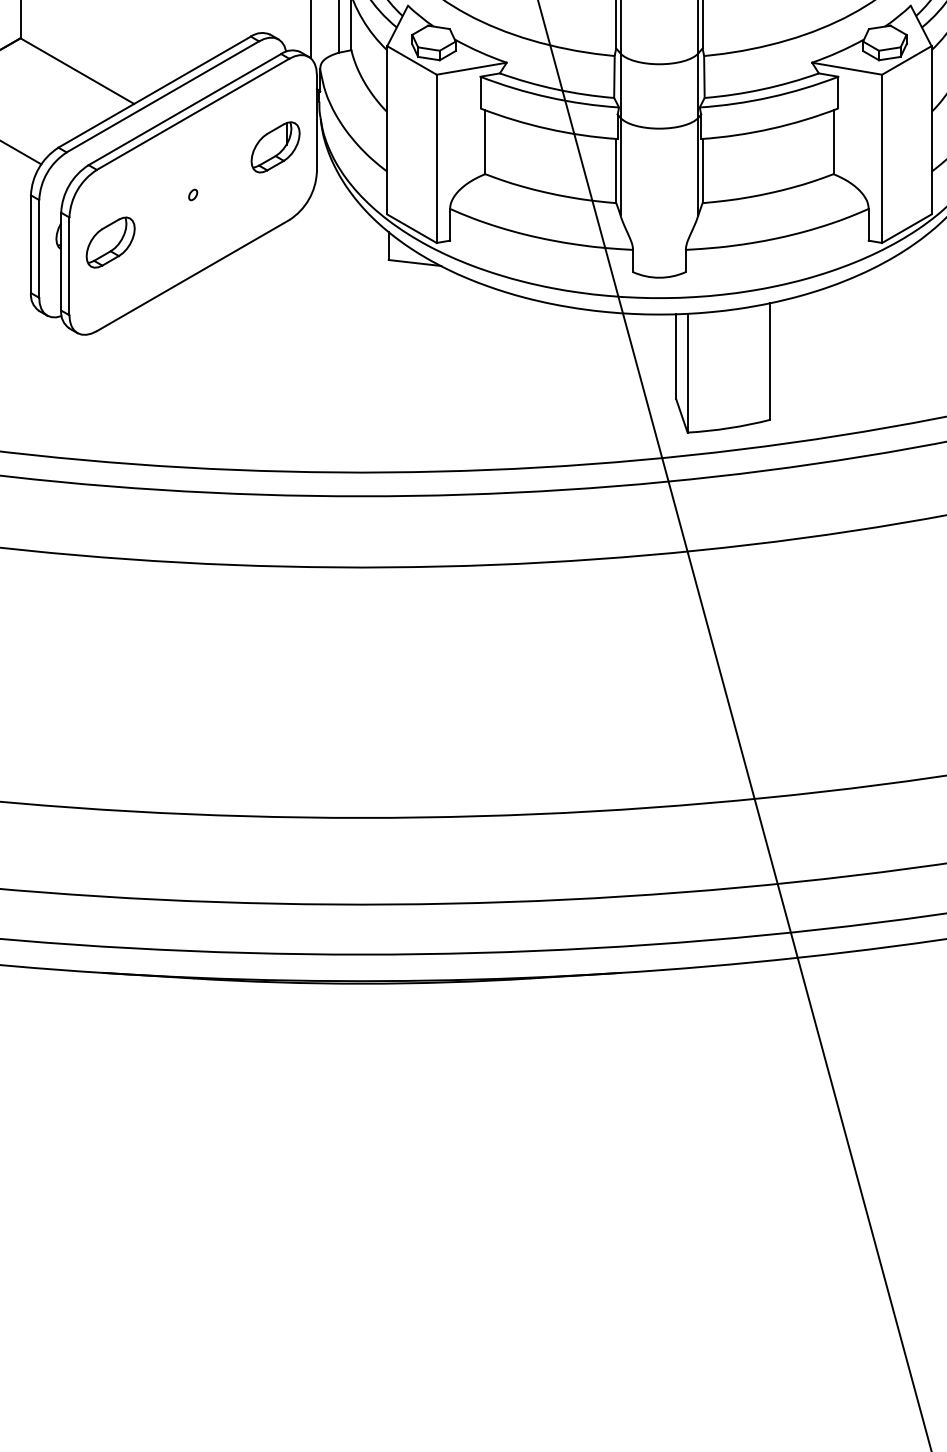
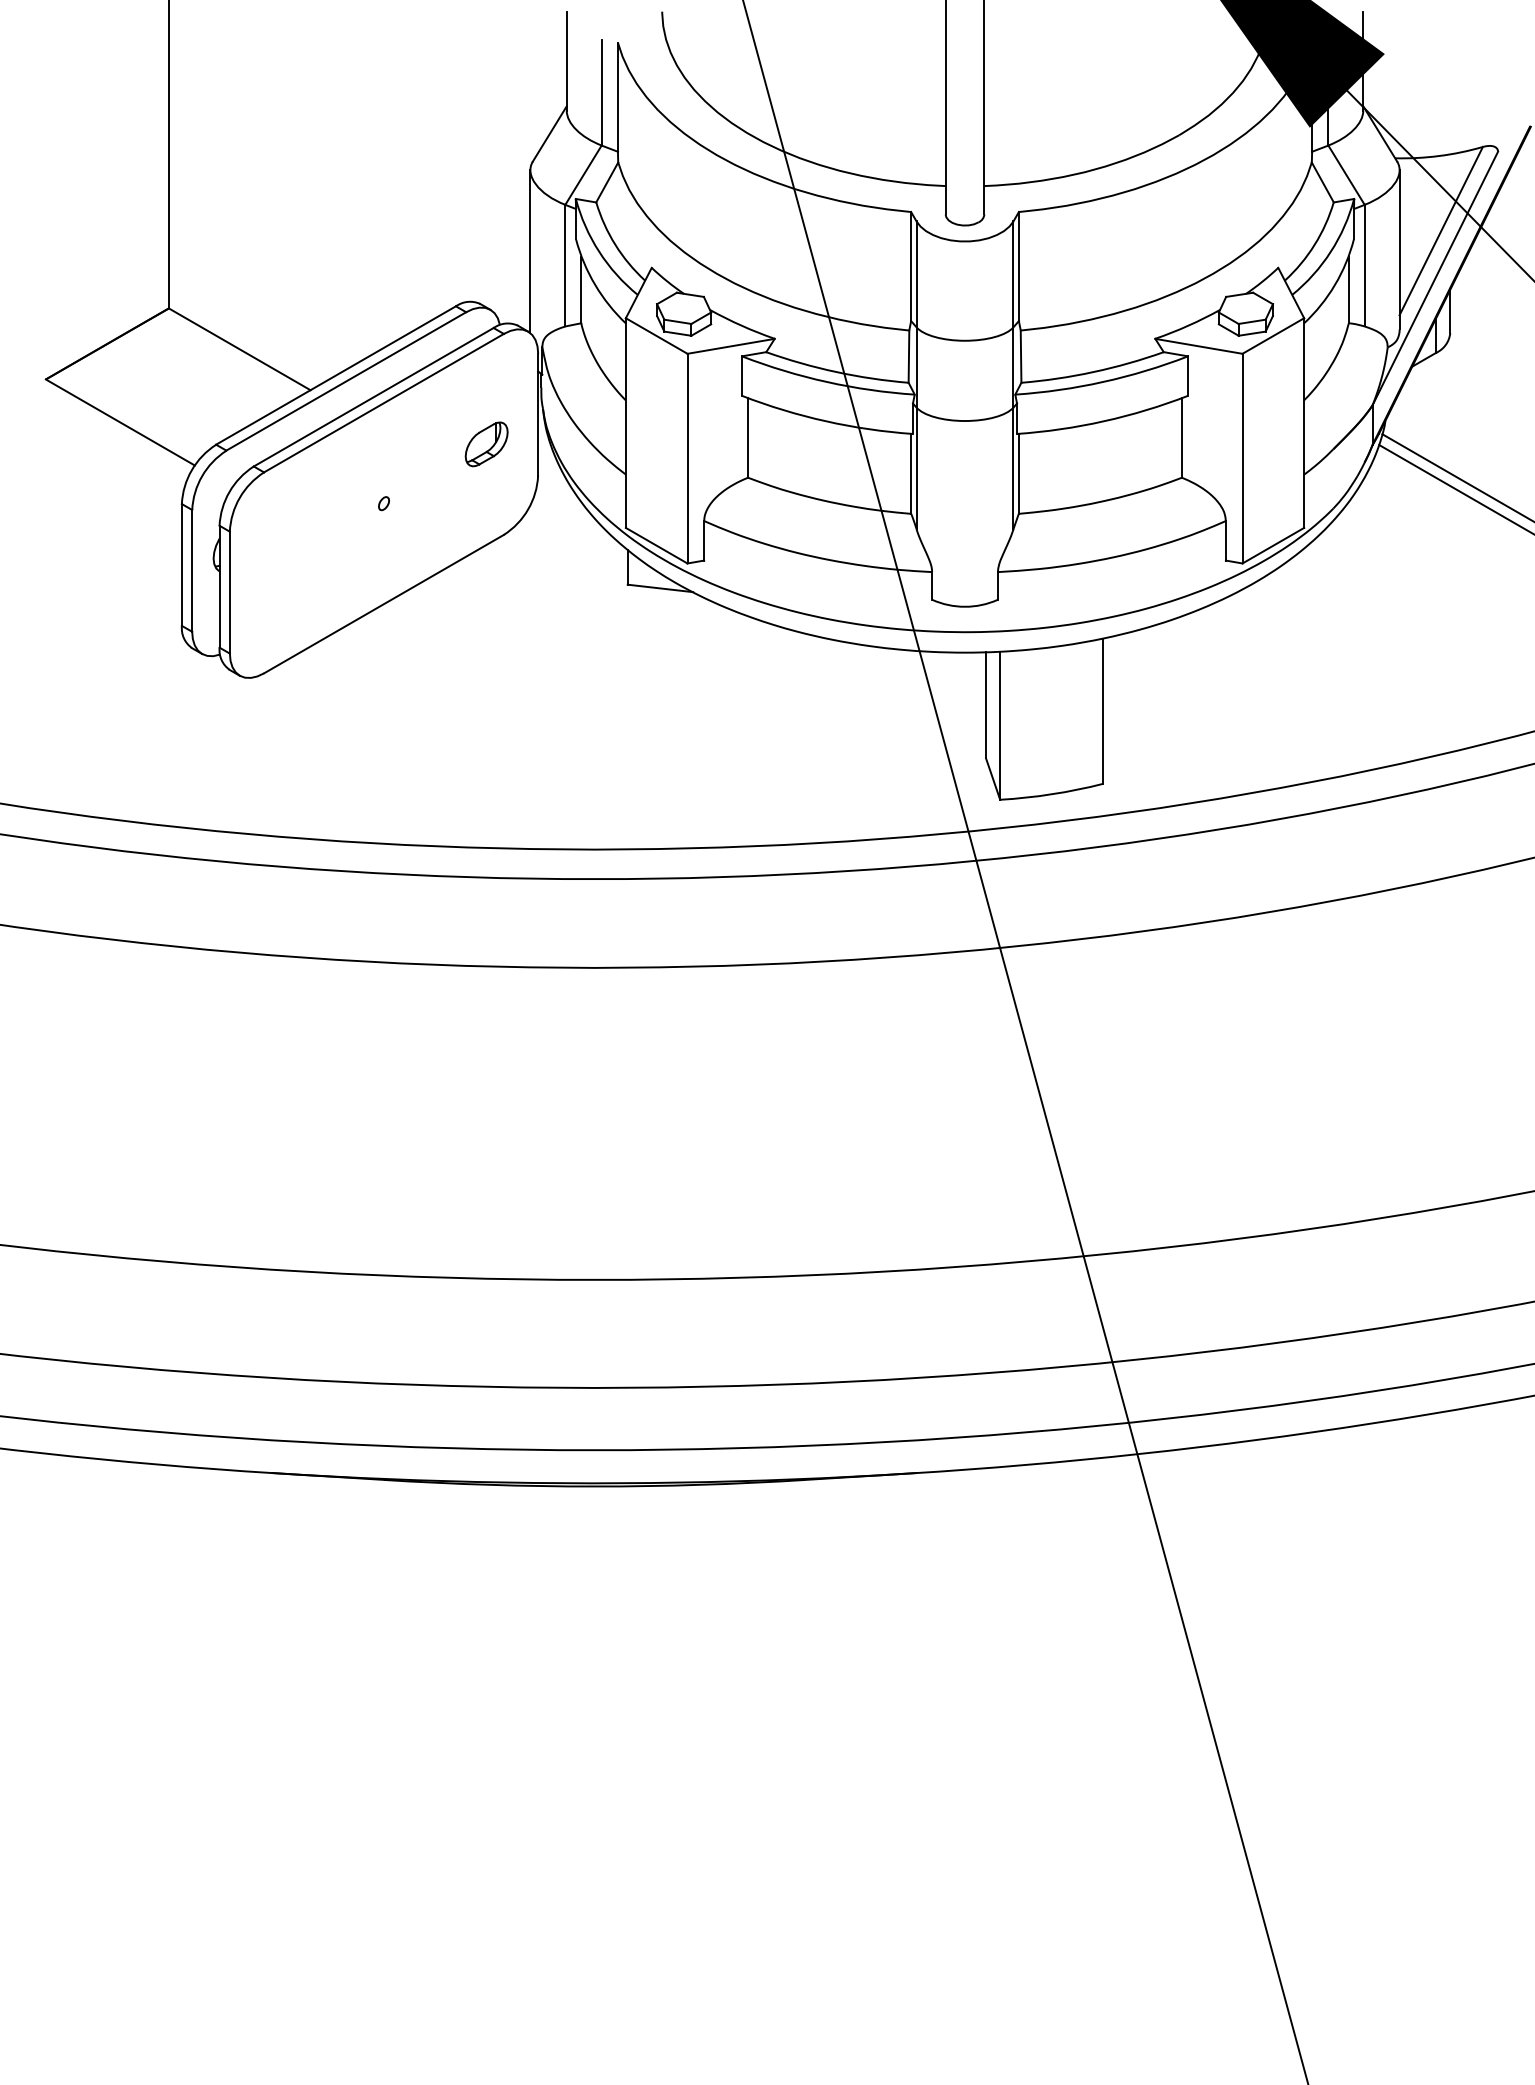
part: (275, 147) -> (486, 444), size x0.7
part: (110, 242) -> (281, 562), removed

